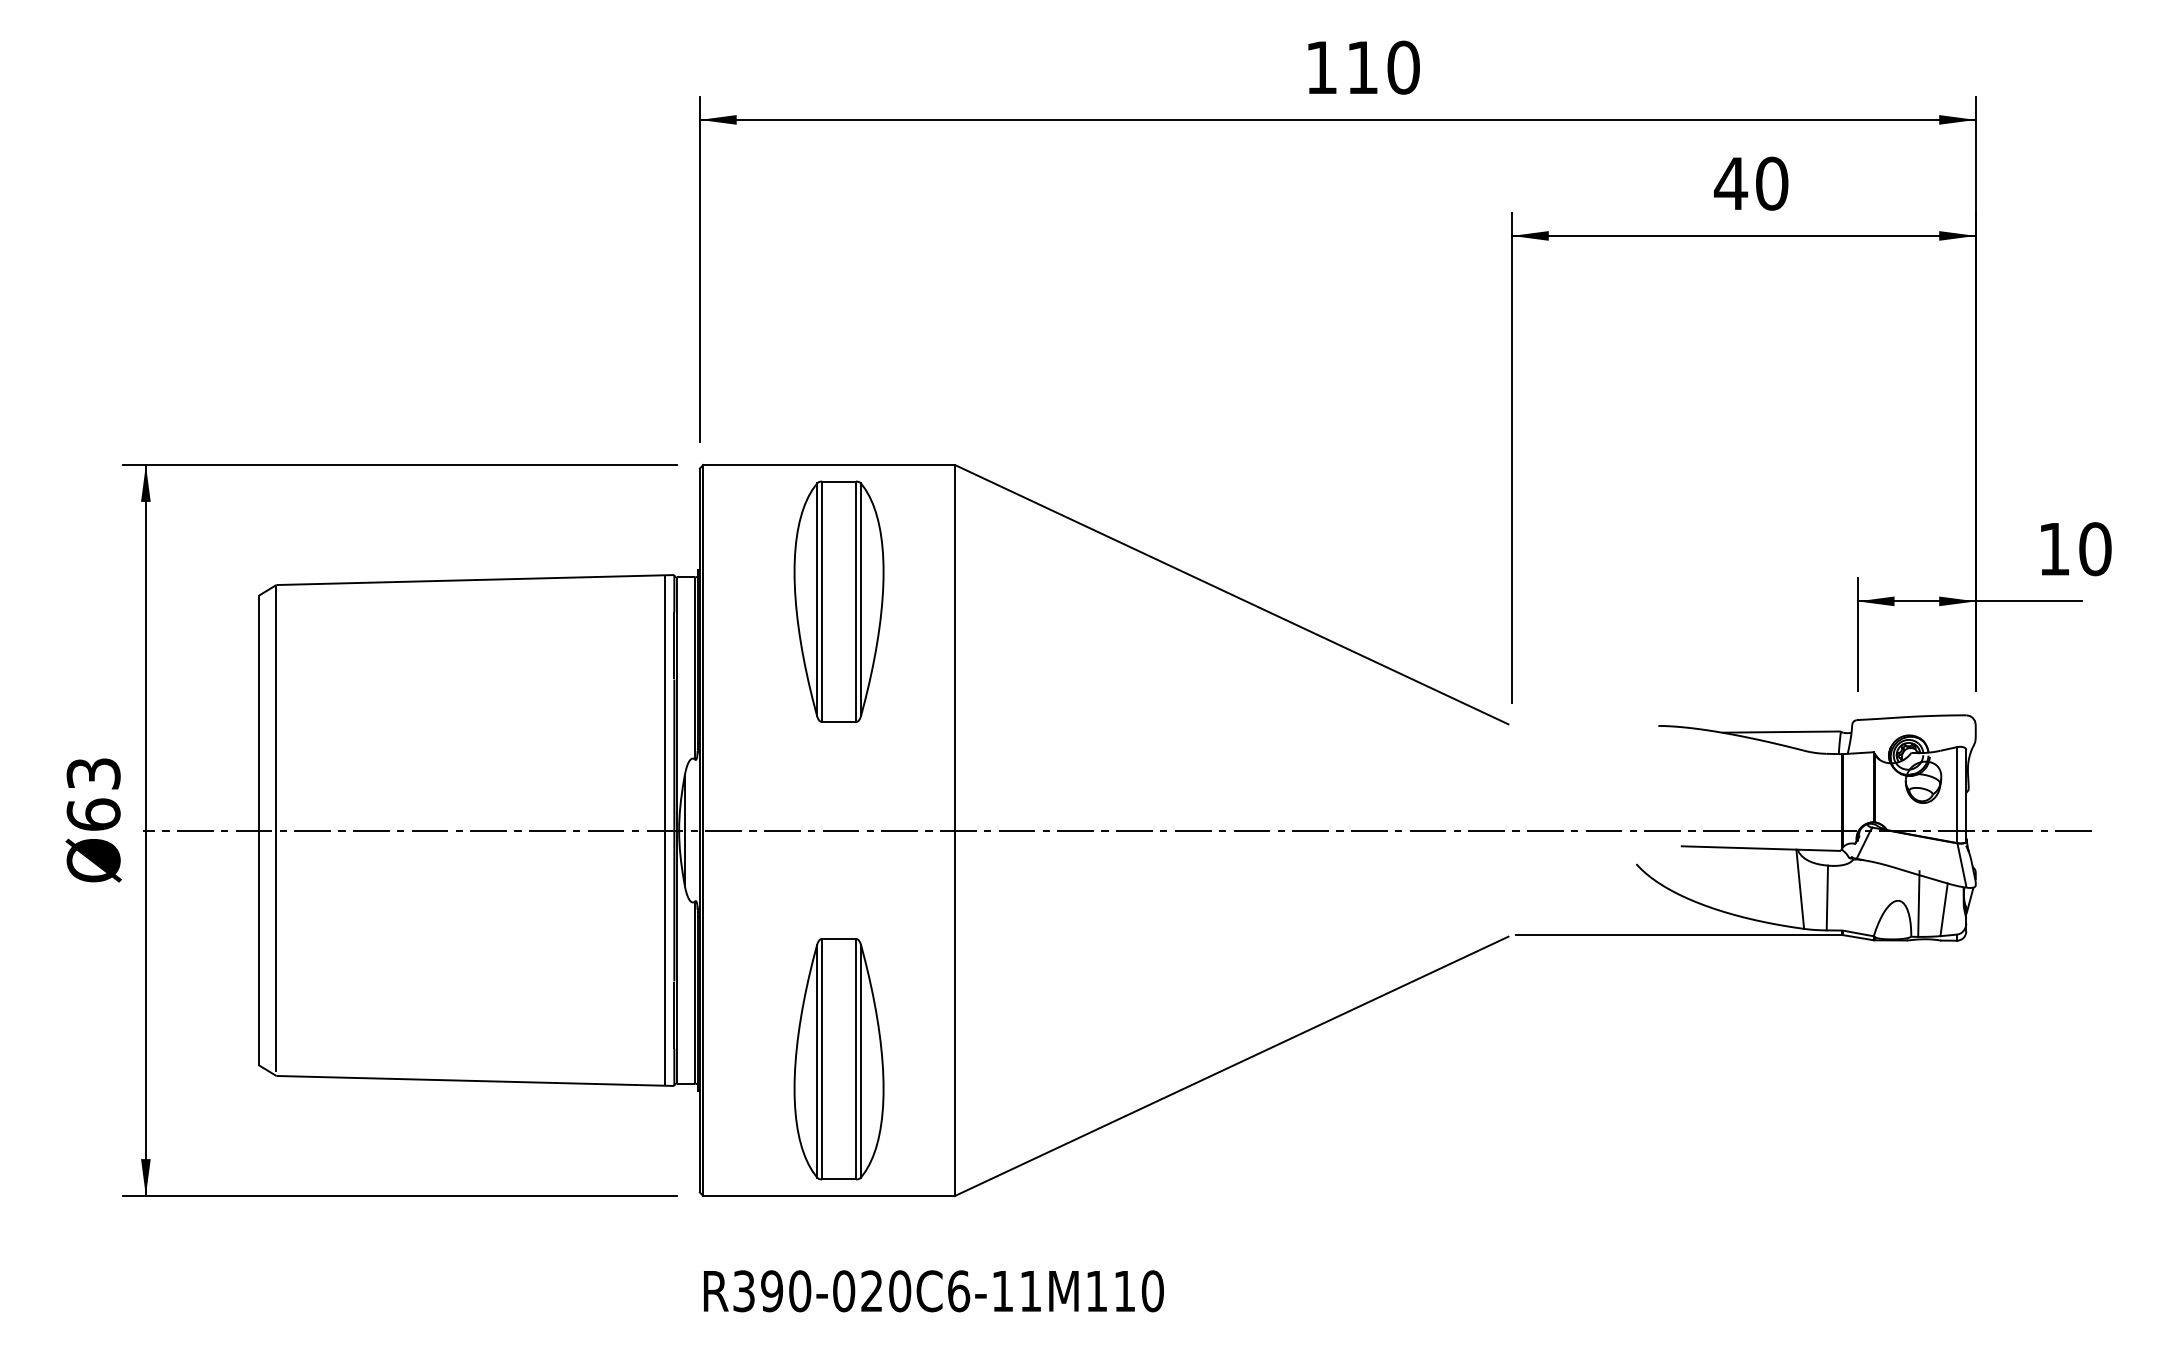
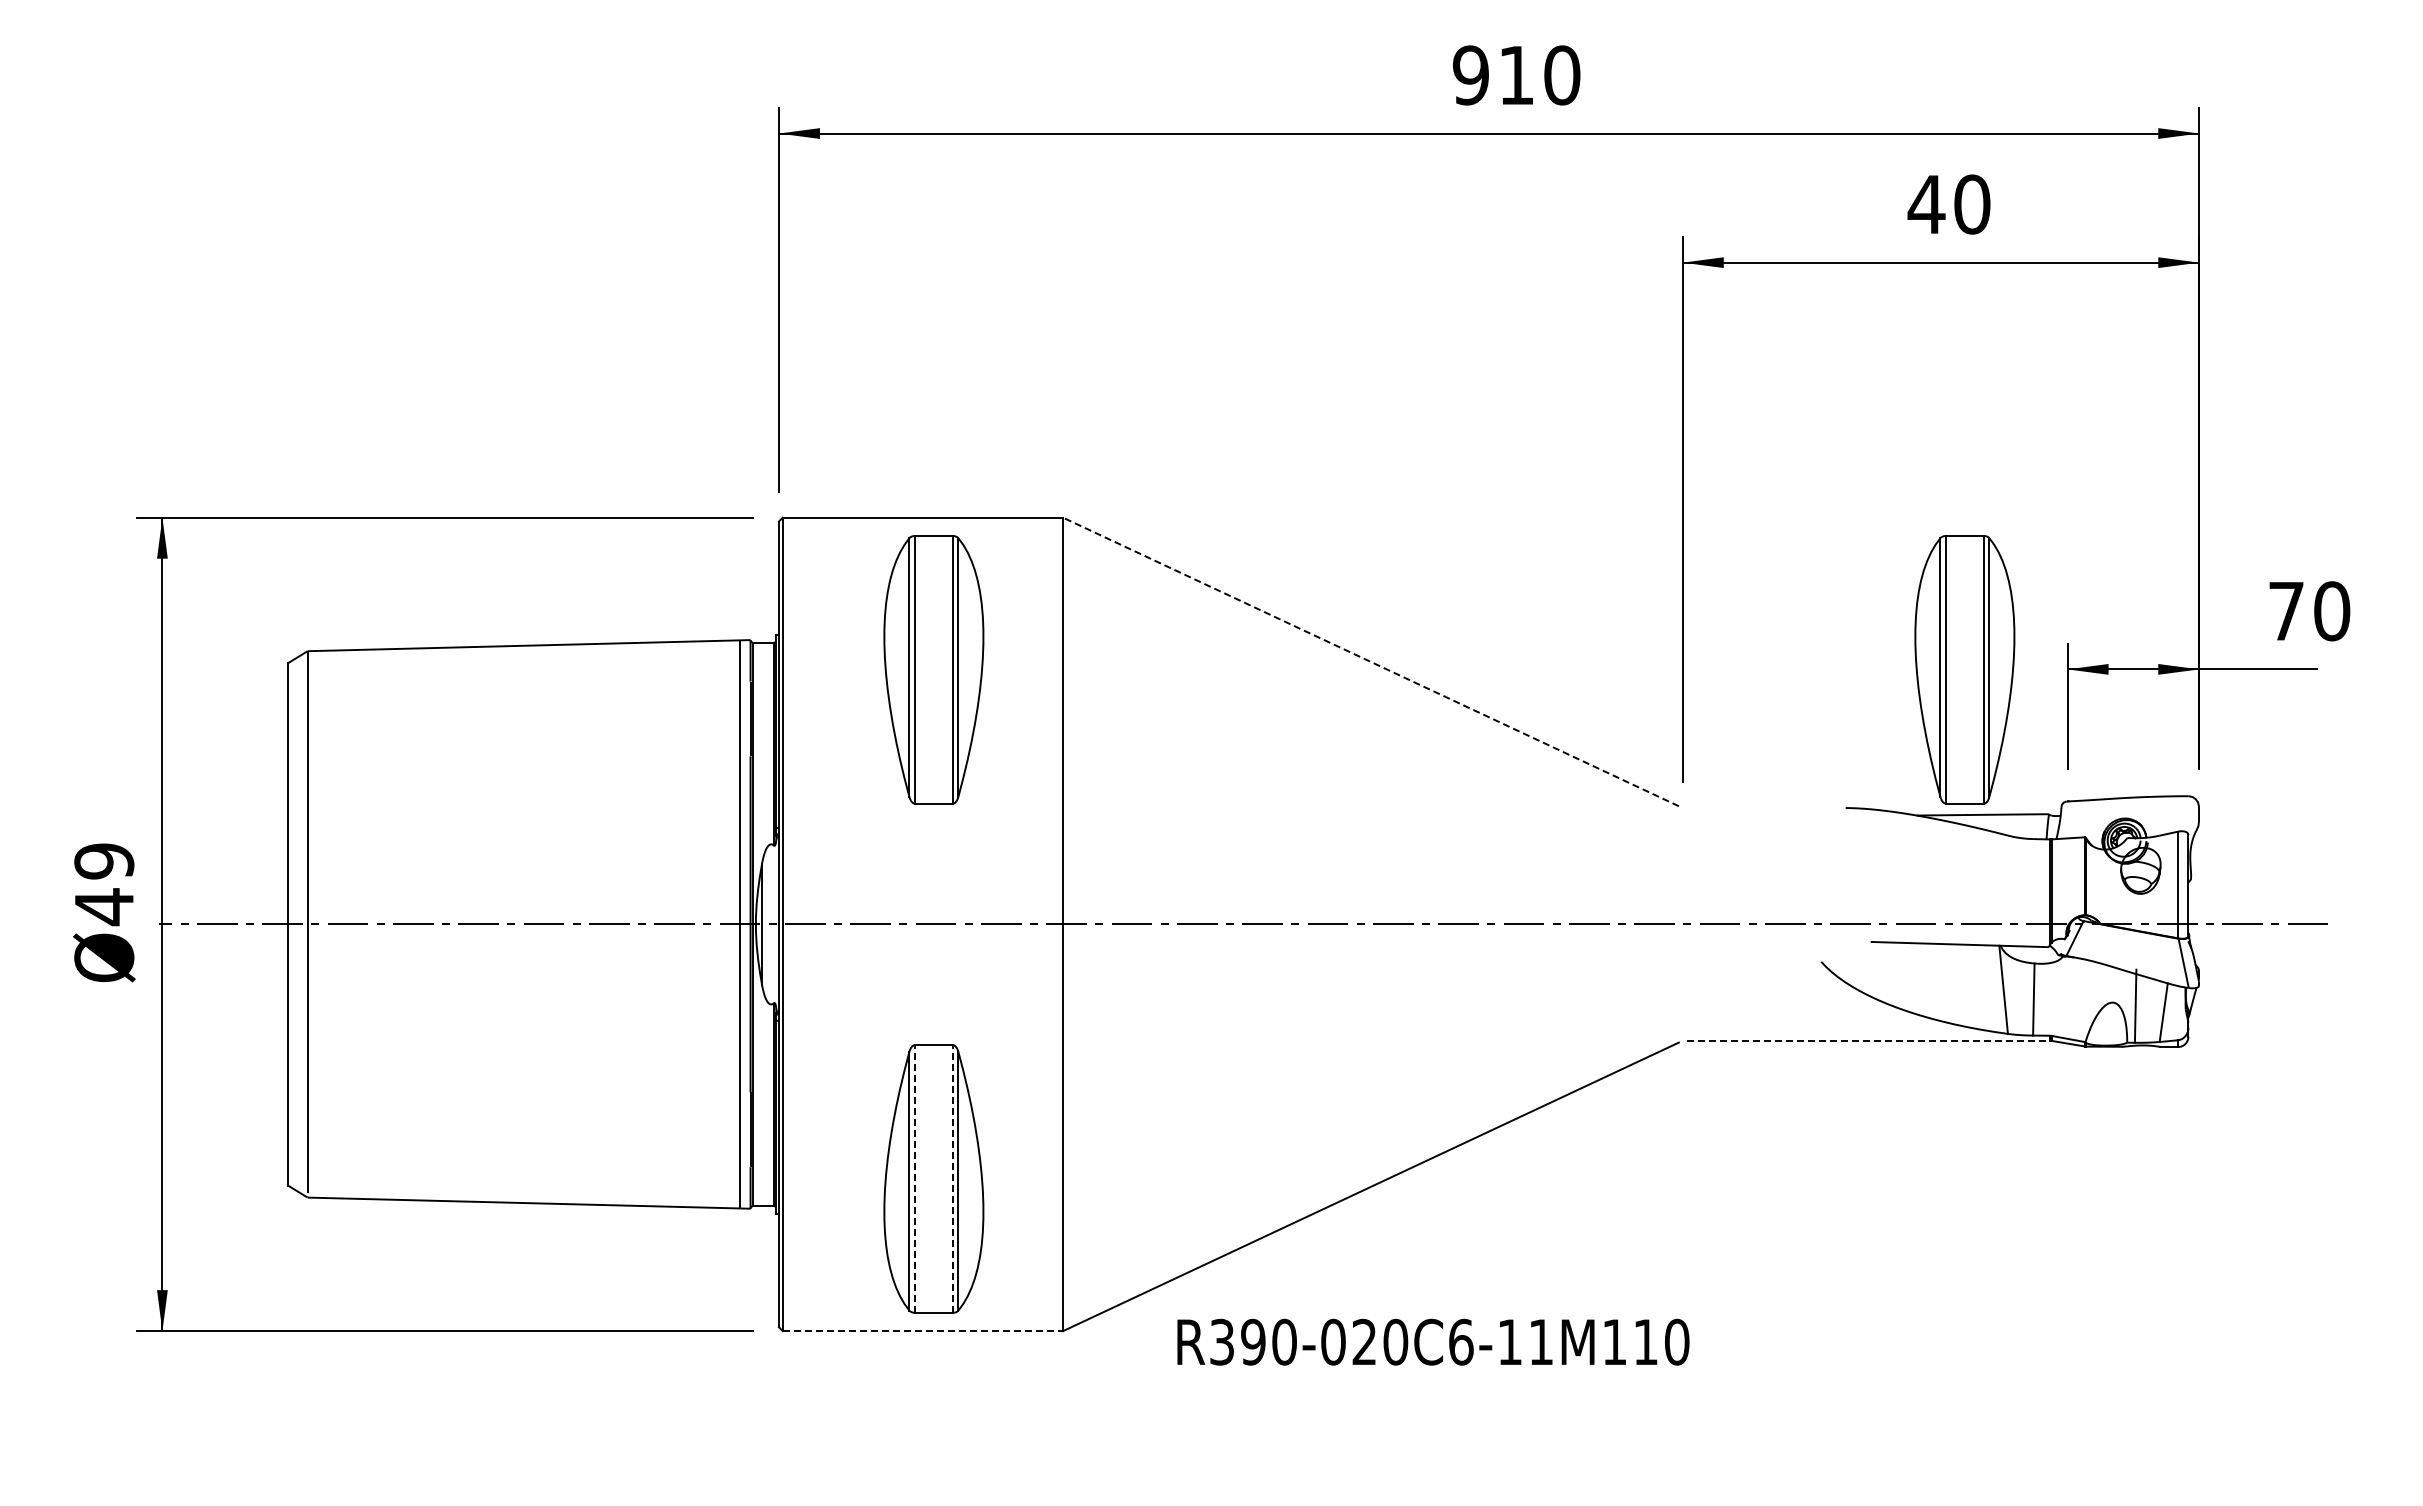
text: (1321, 67) -> (1470, 75), 110 -> 910
text: (2054, 549) -> (2286, 611), 10 -> 70
line: (1231, 594) -> (1370, 661), solid -> dashed
part: (1765, 601) -> (1964, 669), added
text: (93, 794) -> (104, 884), Ø63 -> Ø49
line: (1679, 934) -> (1869, 1040), solid -> dashed
line: (822, 1058) -> (915, 1178), solid -> dashed
line: (855, 1058) -> (952, 1178), solid -> dashed
line: (829, 1196) -> (923, 1331), solid -> dashed
text: (933, 1290) -> (1433, 1341), moved

